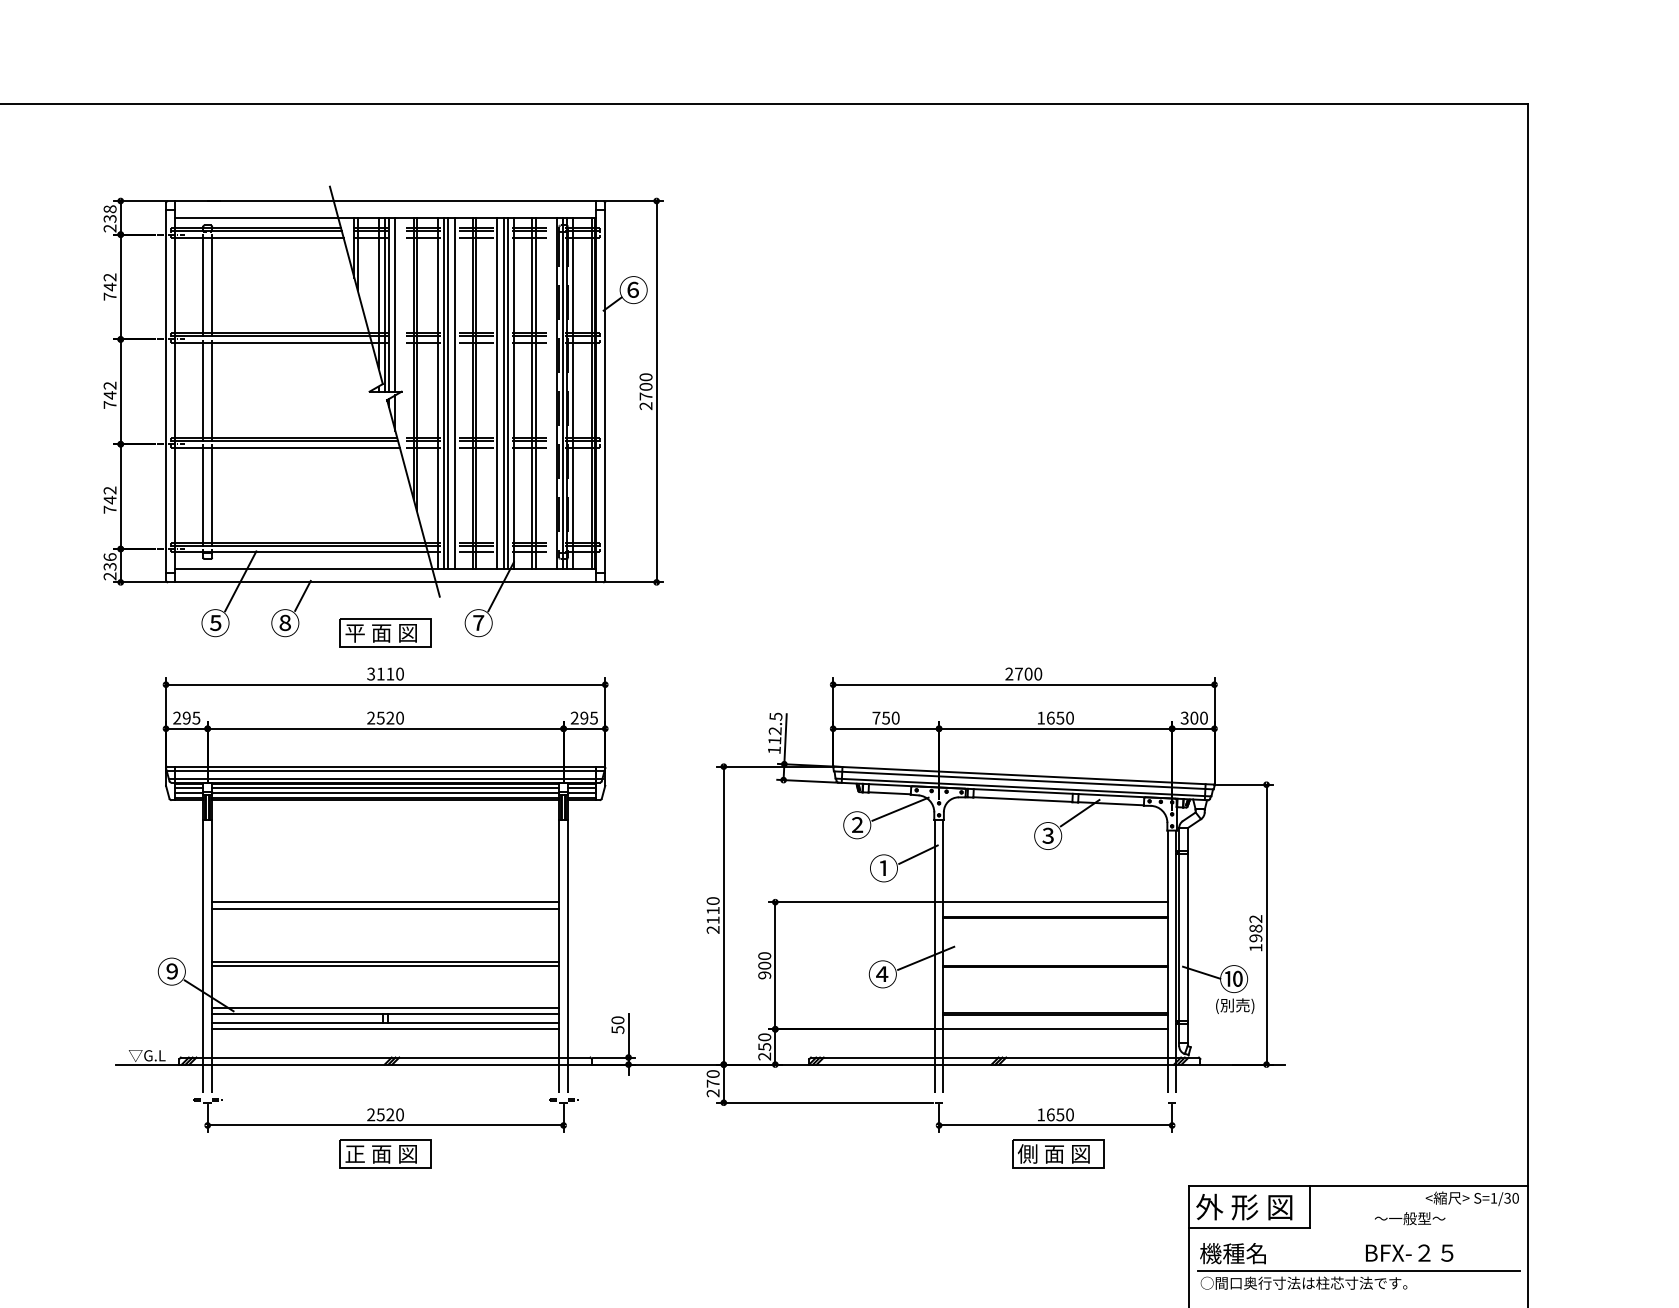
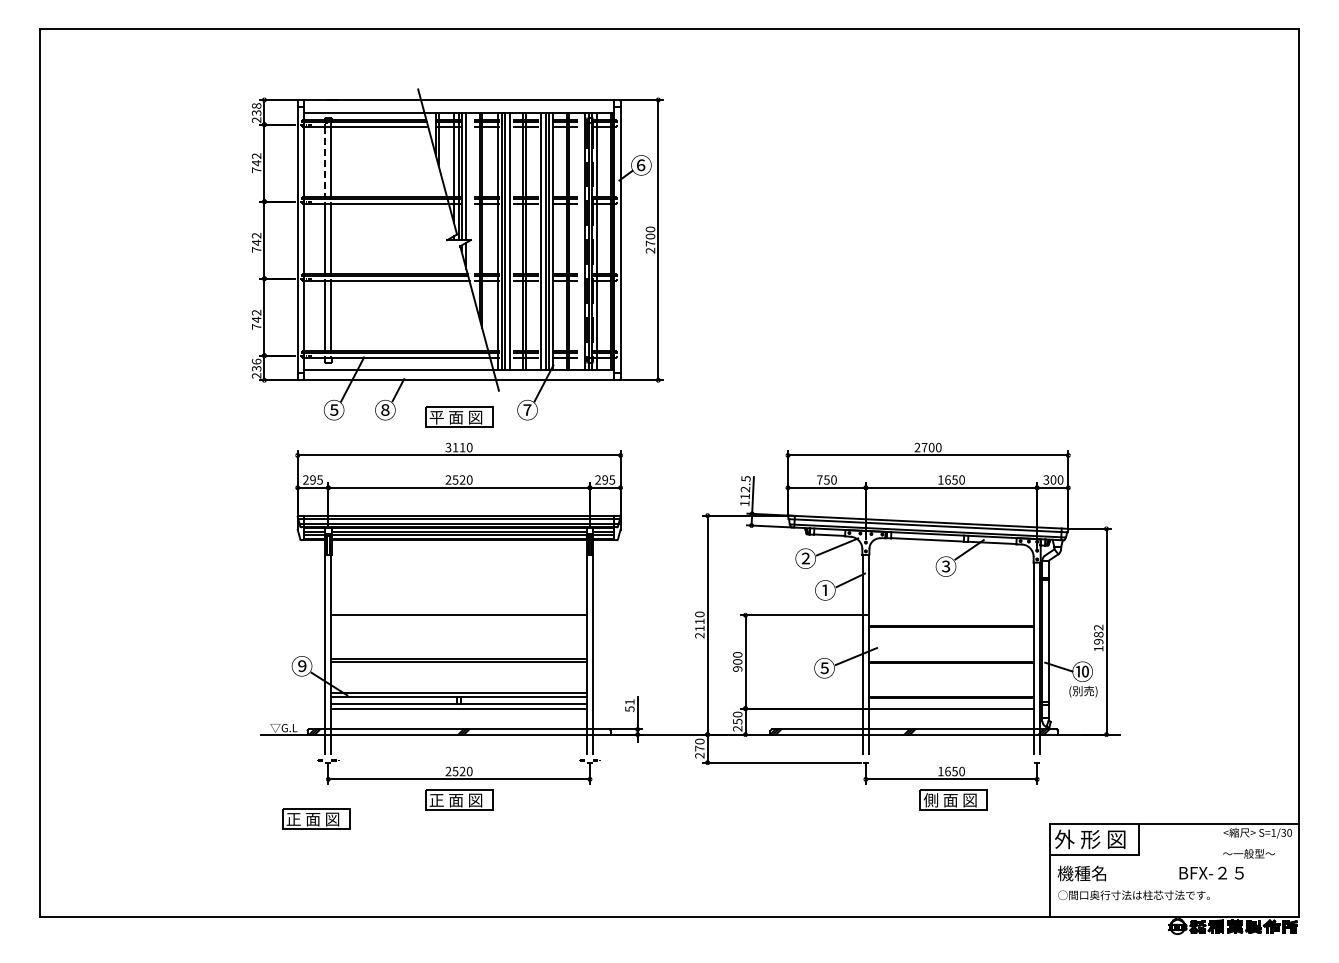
line: (203, 286) -> (325, 162), solid -> dashed
line: (1055, 902) -> (951, 615), removed
line: (384, 907) -> (458, 619), removed
text: (881, 974) -> (823, 668), ④ -> ⑤
text: (617, 1019) -> (629, 701), 50 -> 51
part: (191, 1178) -> (316, 818), added
text: (1409, 1218) -> (1248, 853), moved
line: (1357, 1269) -> (1173, 885), removed

